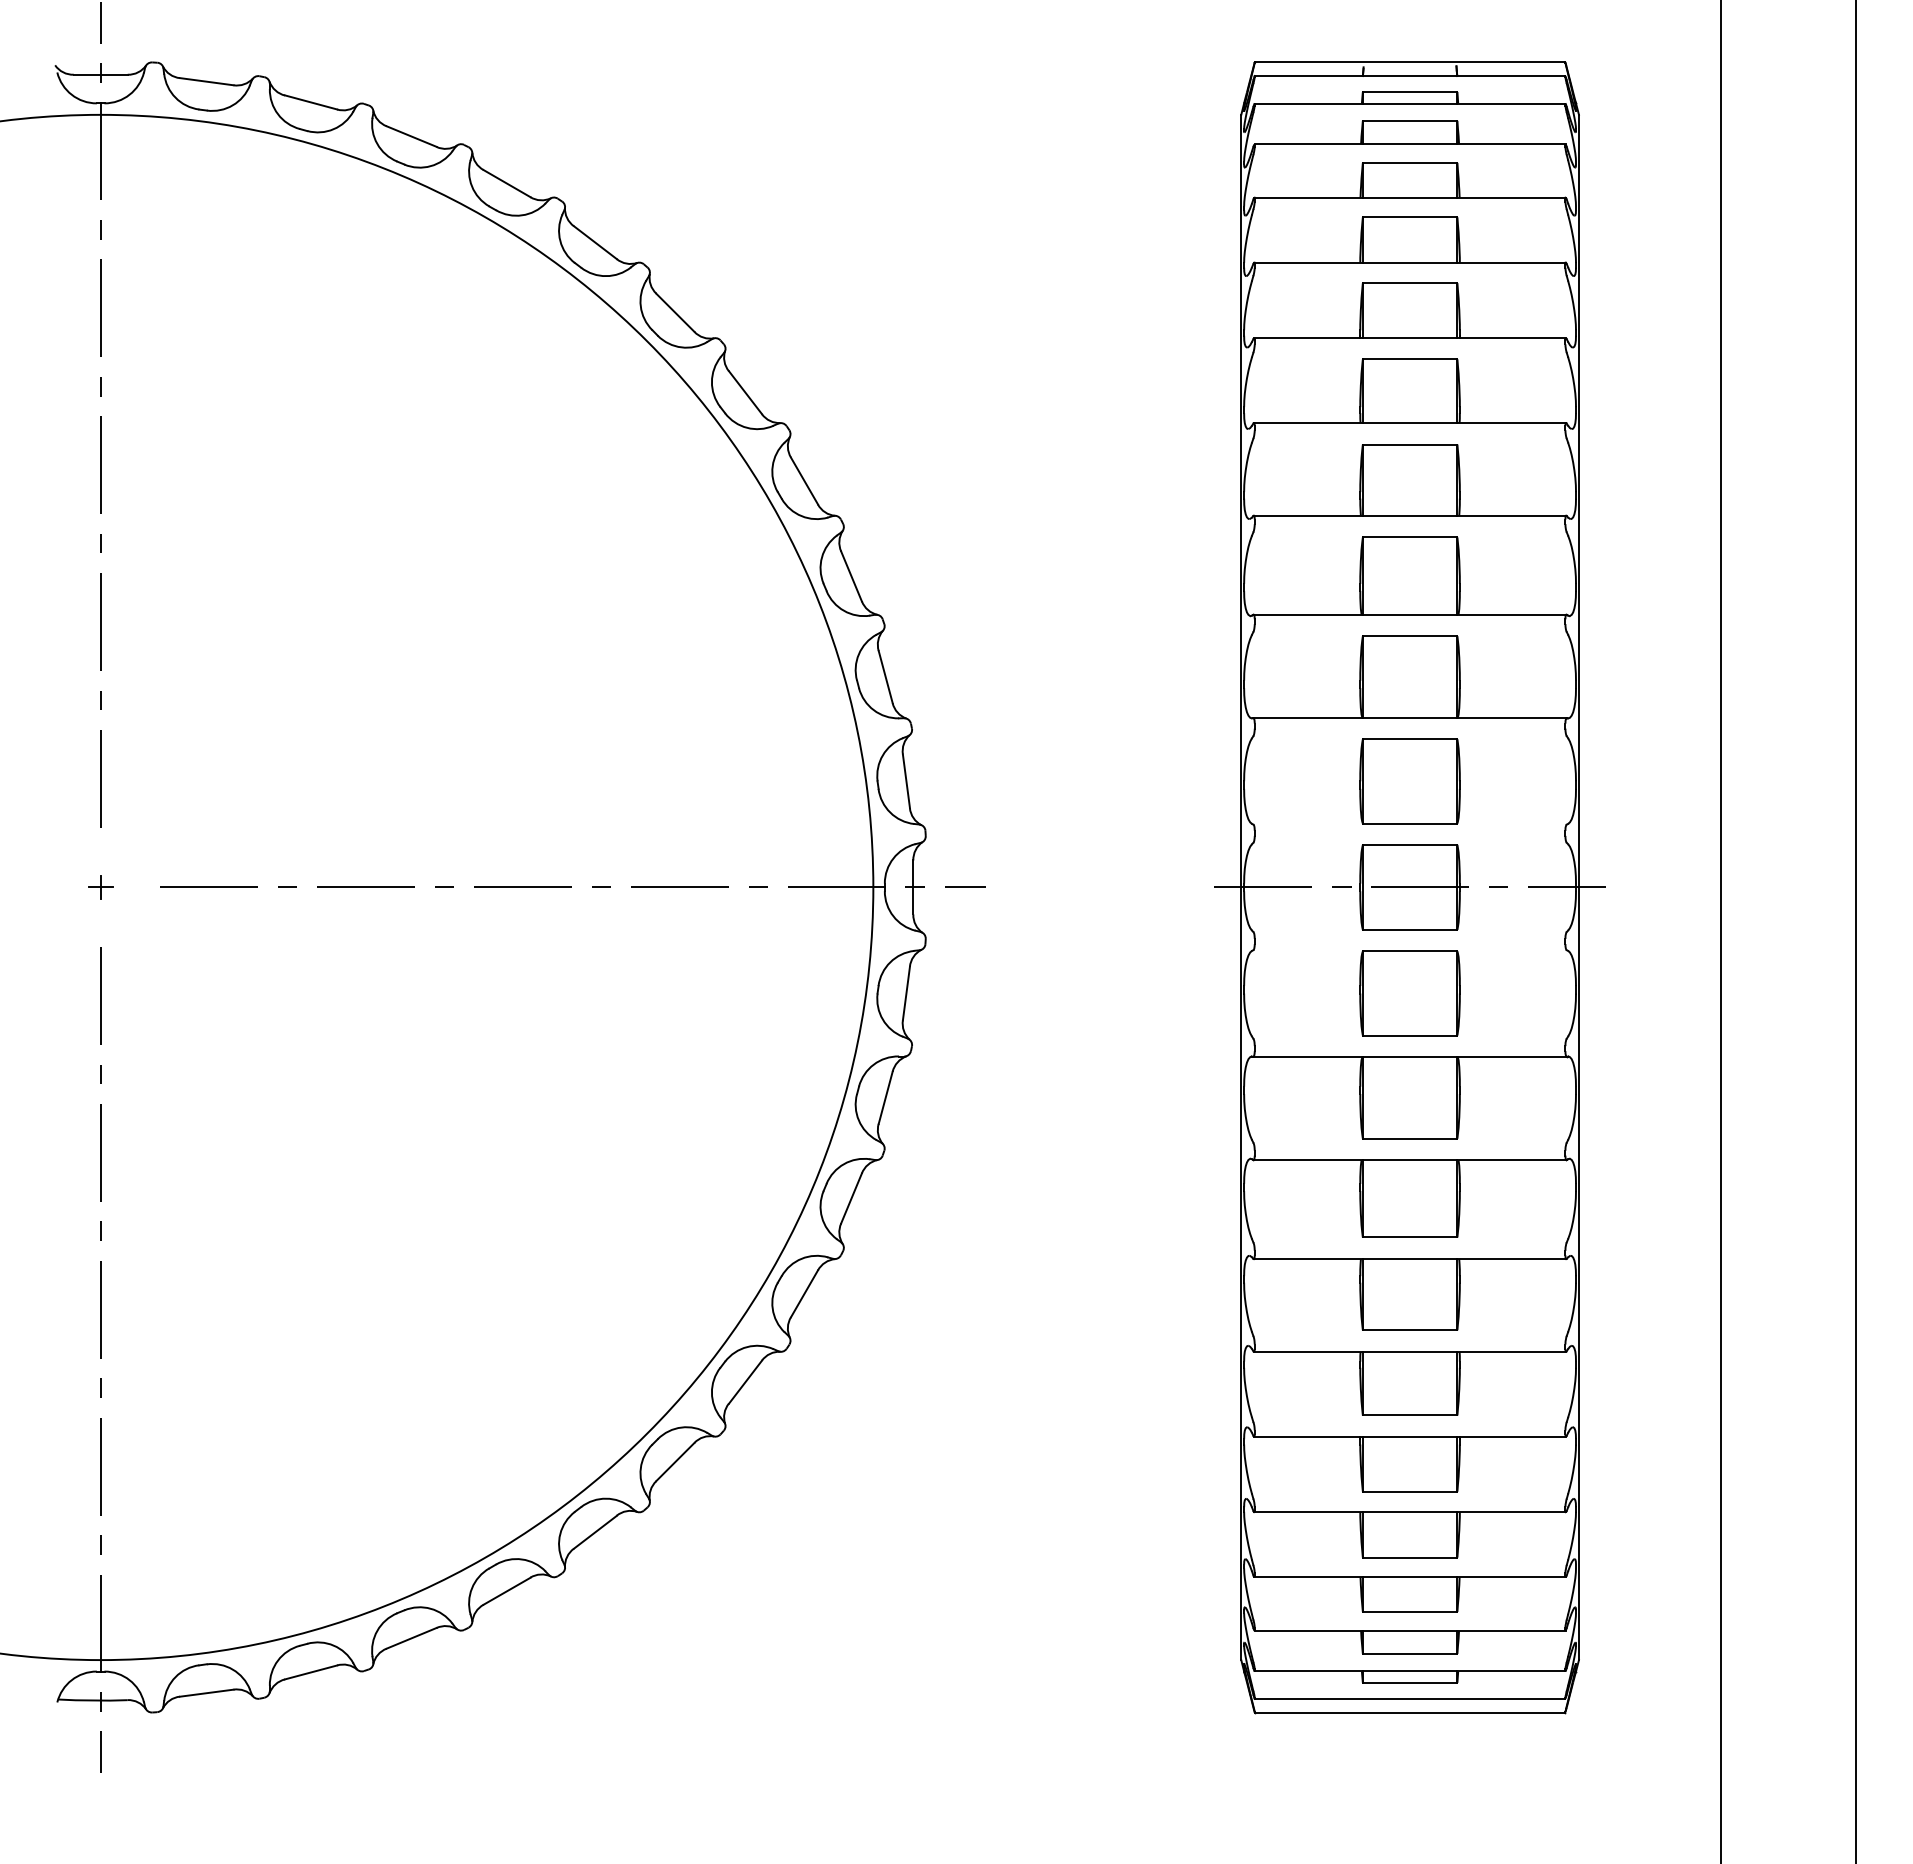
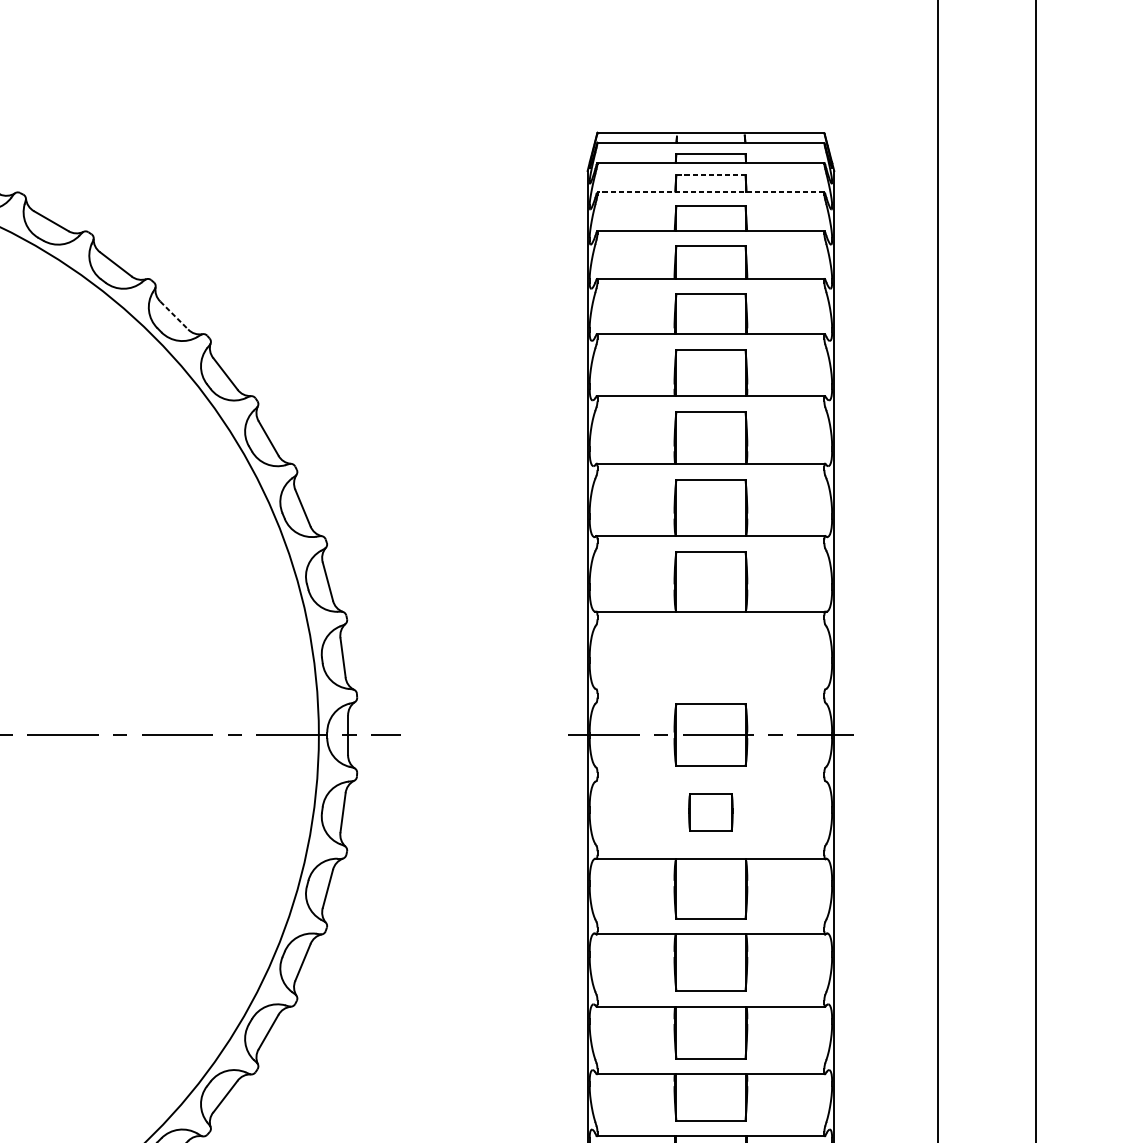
line: (1410, 120) -> (711, 175), solid -> dashed
line: (1410, 144) -> (711, 192), solid -> dashed
line: (675, 312) -> (174, 315), solid -> dashed
part: (1409, 781) -> (710, 657), removed
part: (1409, 993) -> (710, 812), size x0.6

